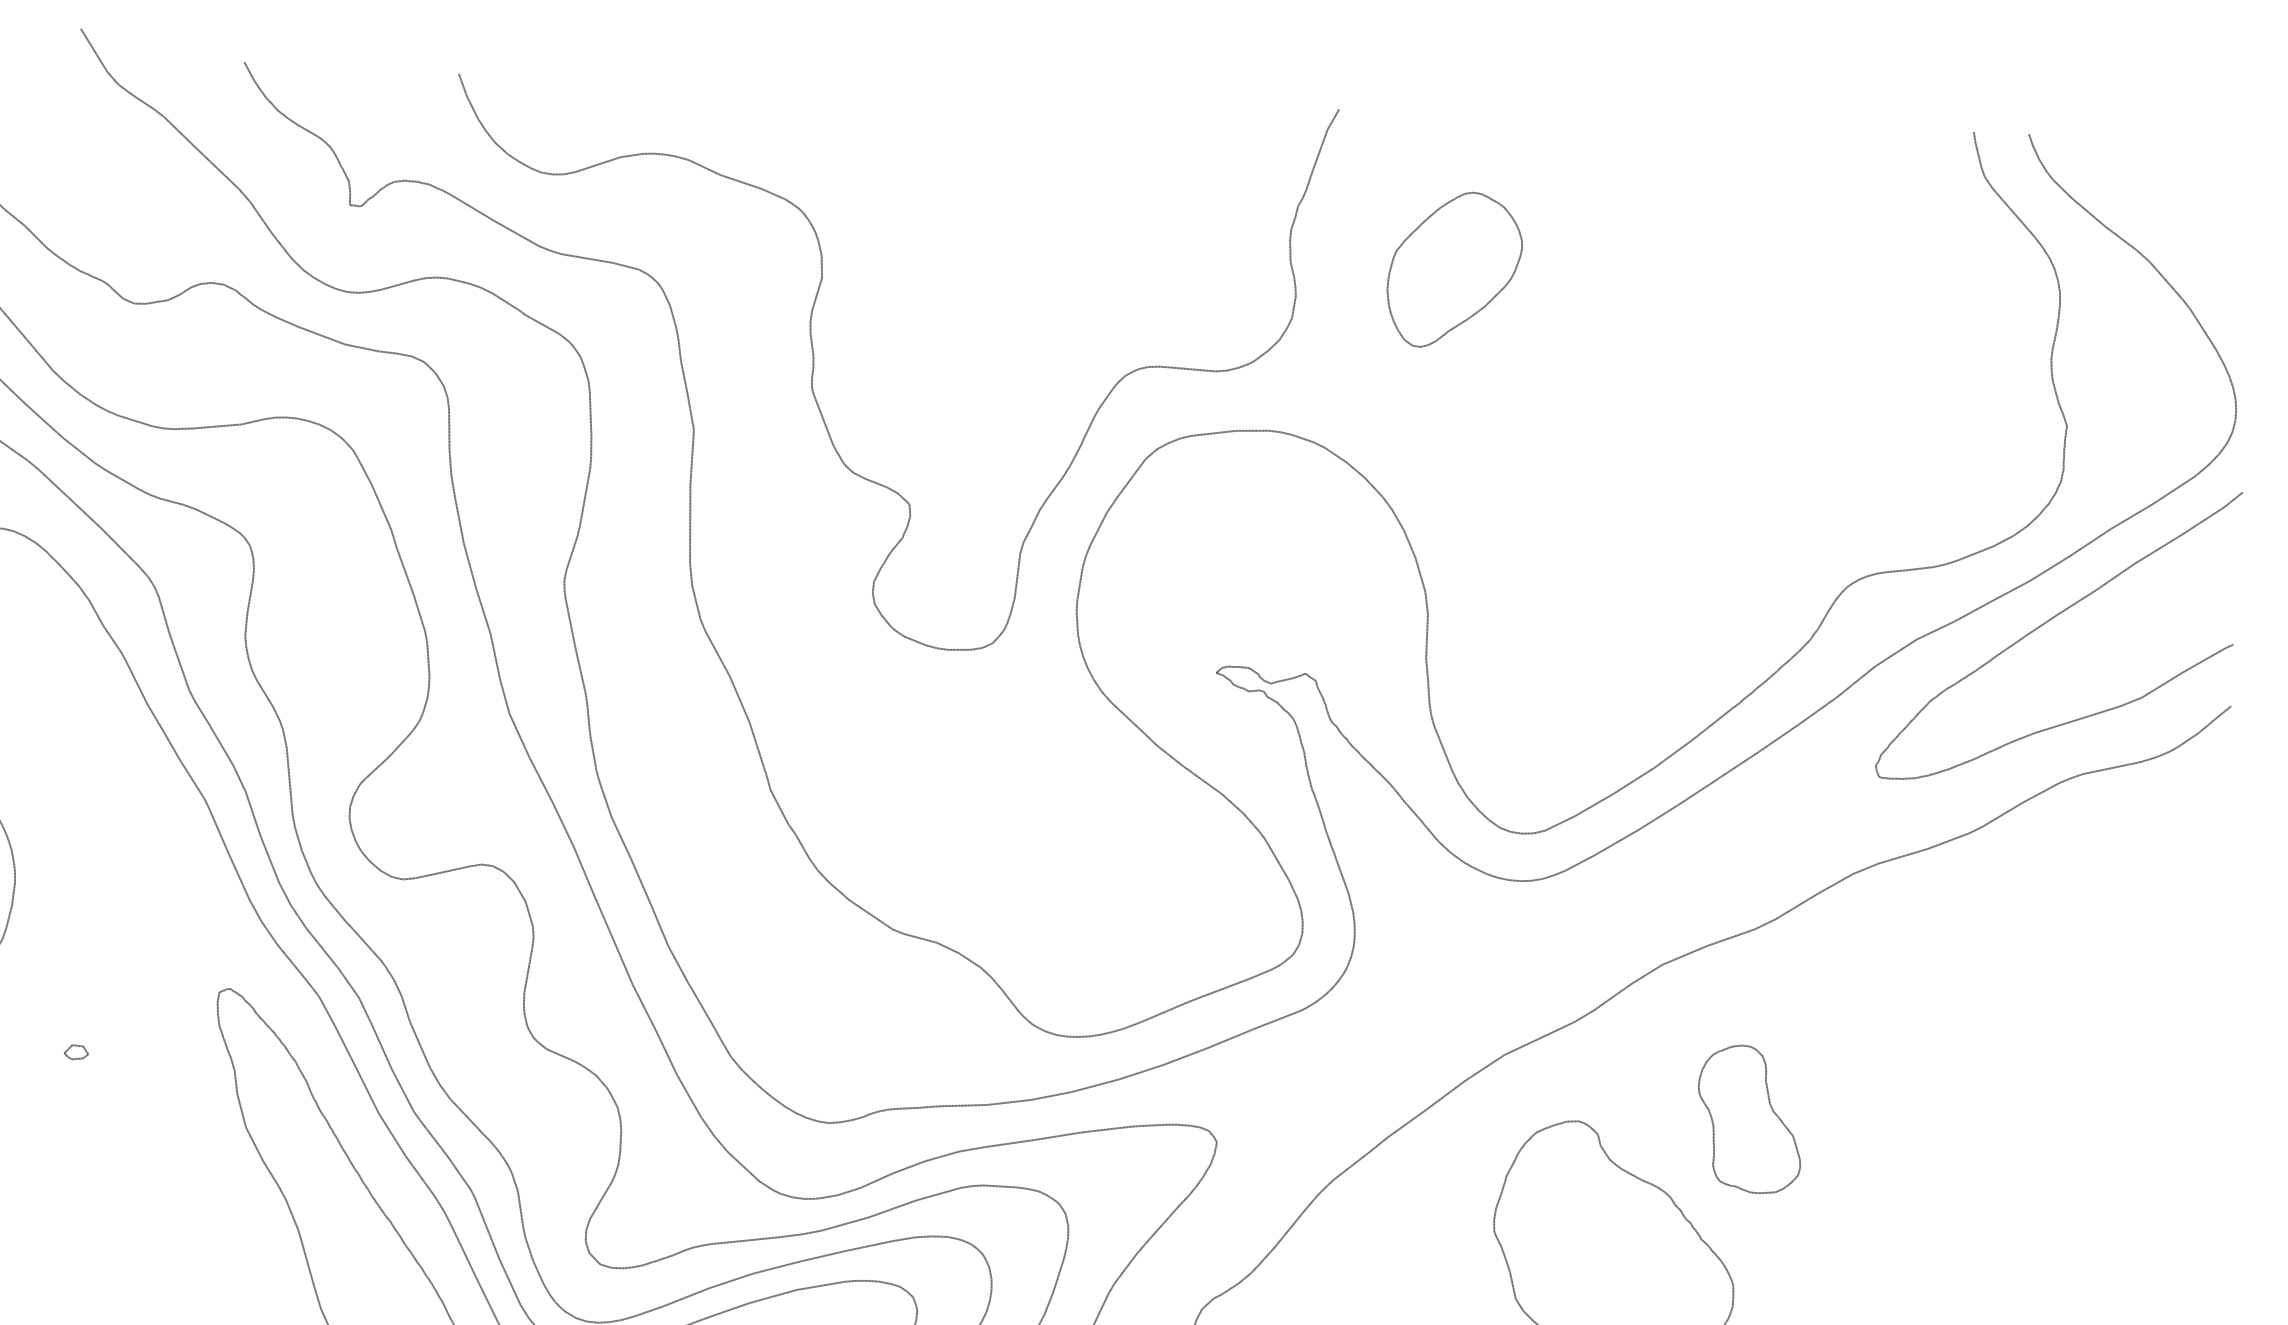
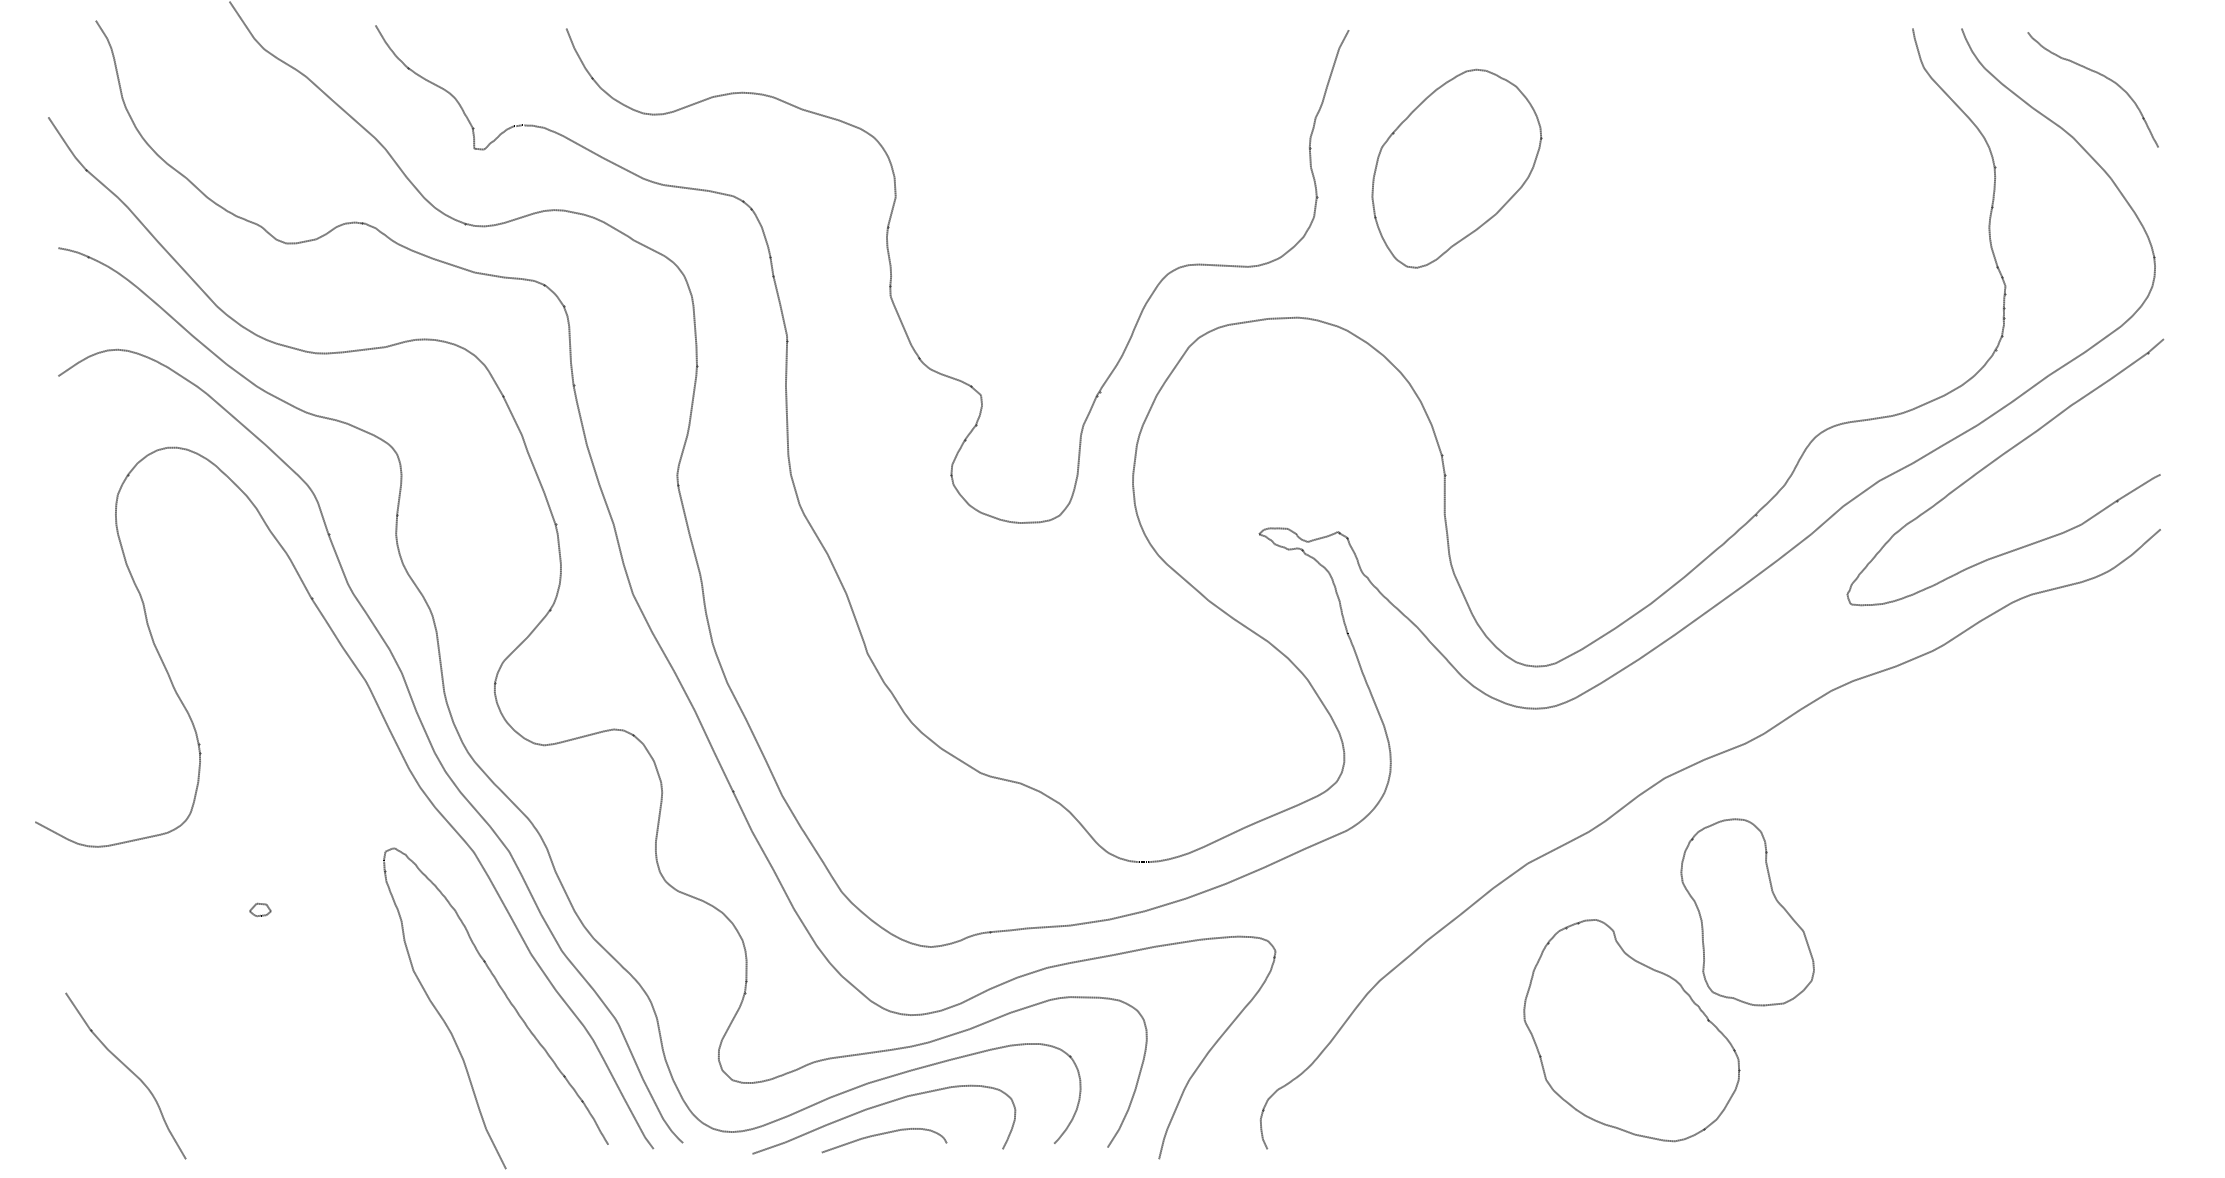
curve: (2183, 192) -> (2100, 75), added
part: (1454, 269) -> (1456, 168), size x1.43
part: (1749, 1119) -> (1747, 912), size x1.43

